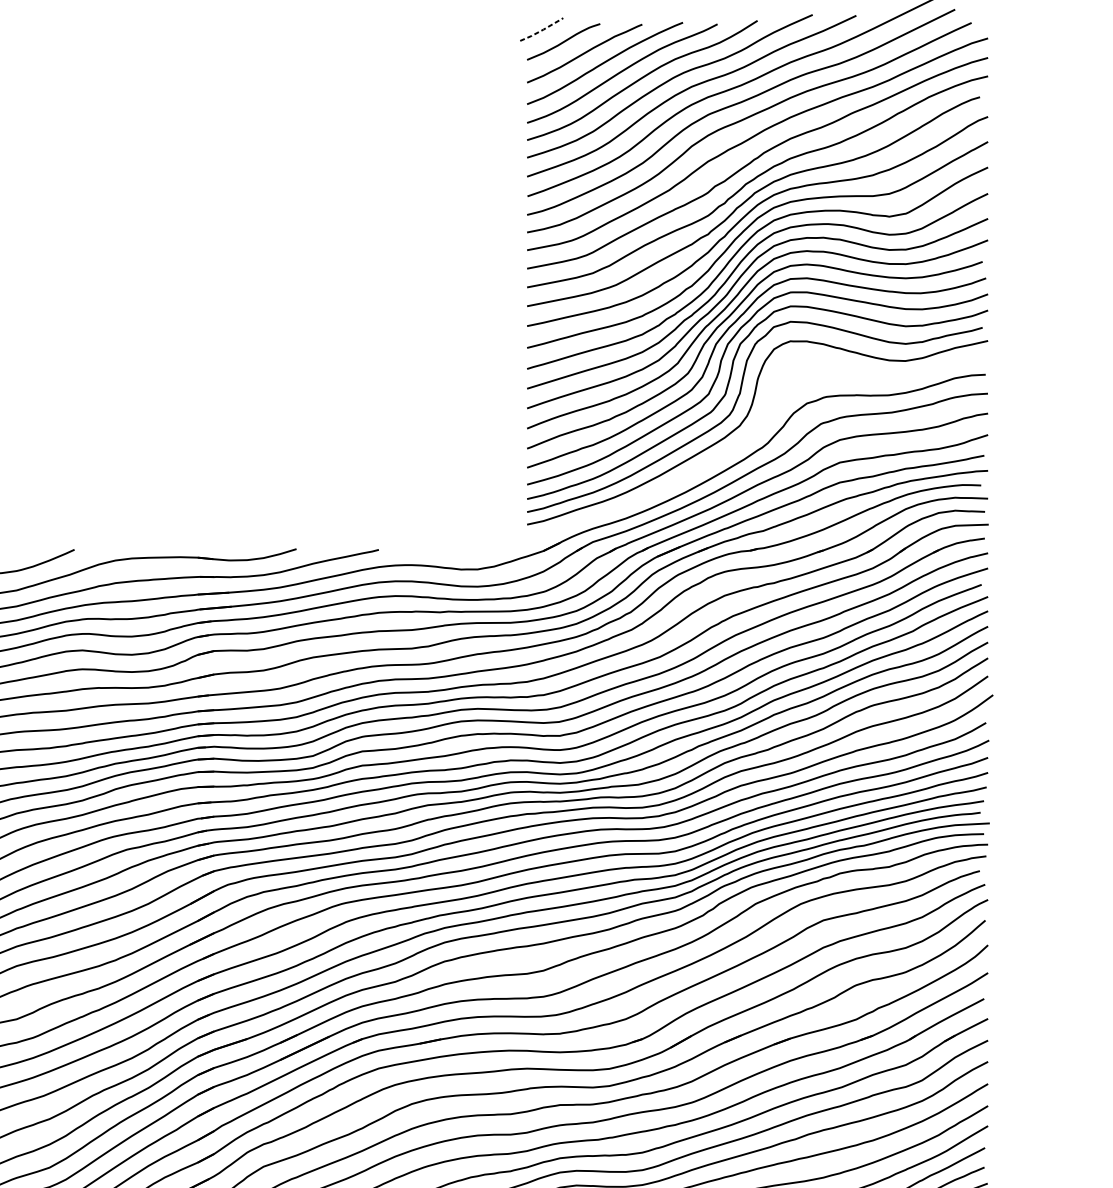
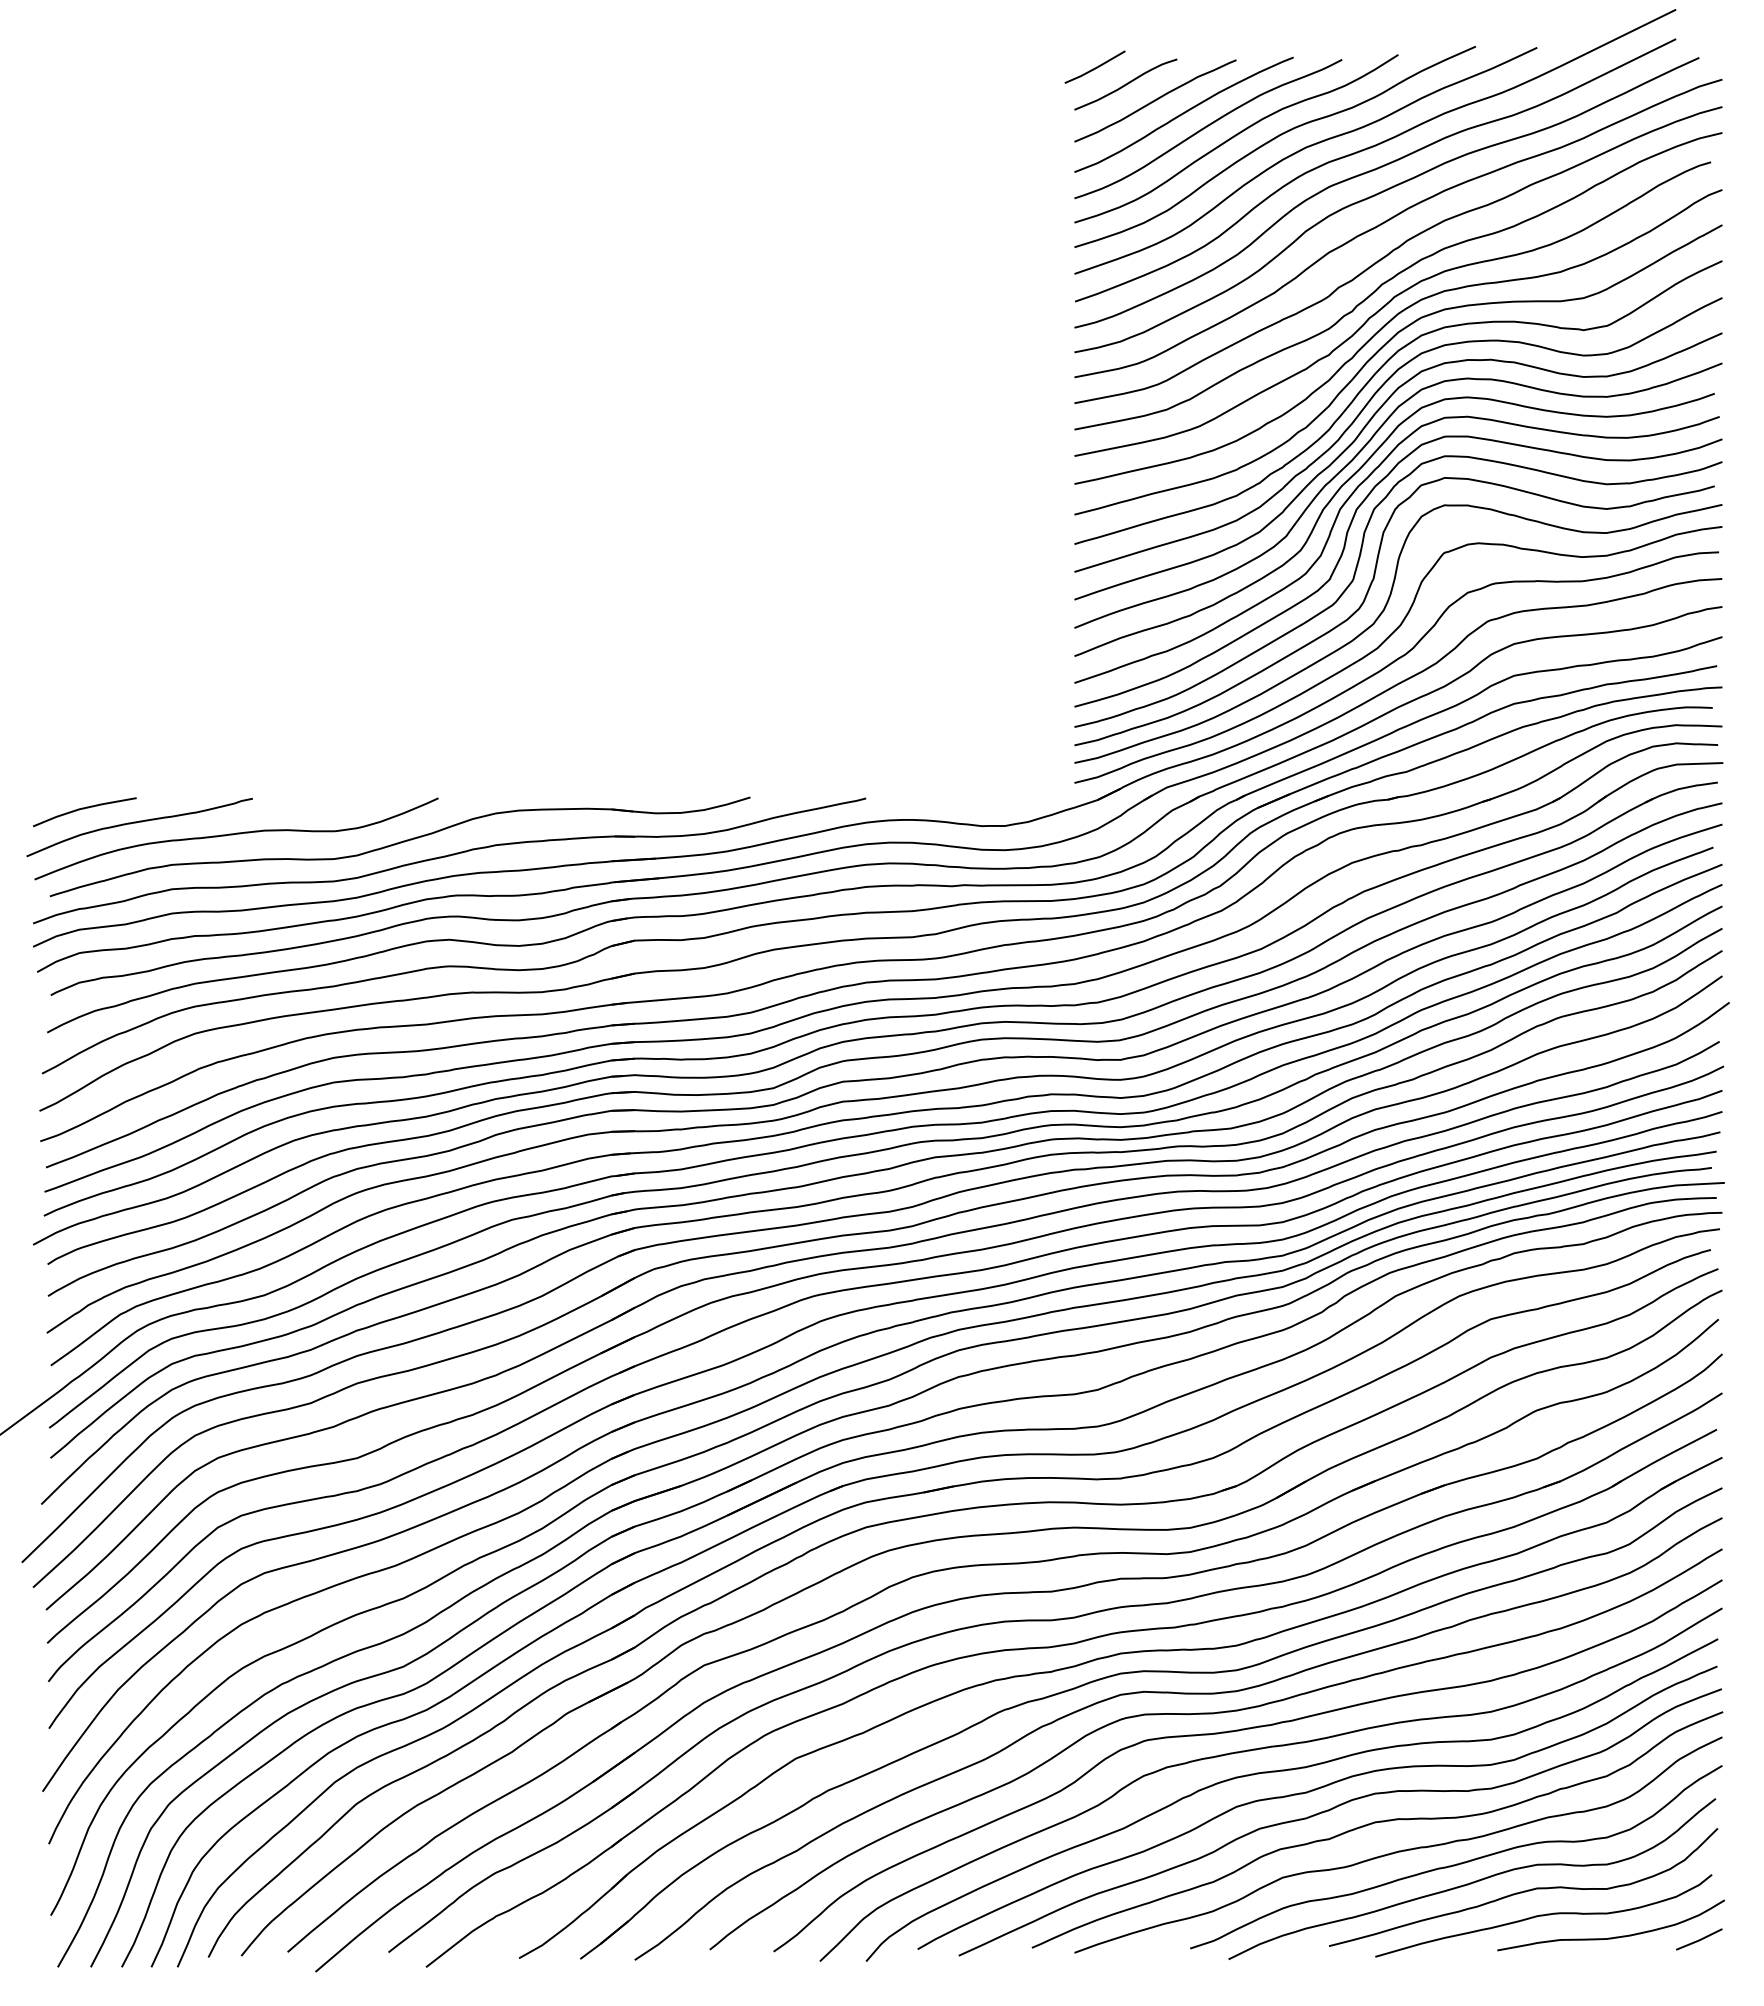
line: (542, 30) -> (1095, 68), dashed -> solid
curve: (748, 438) -> (1385, 641), added

